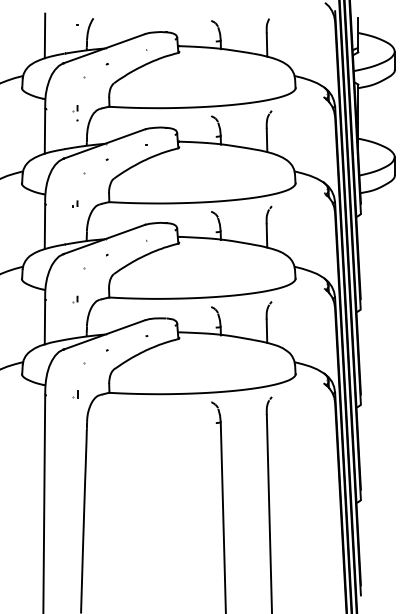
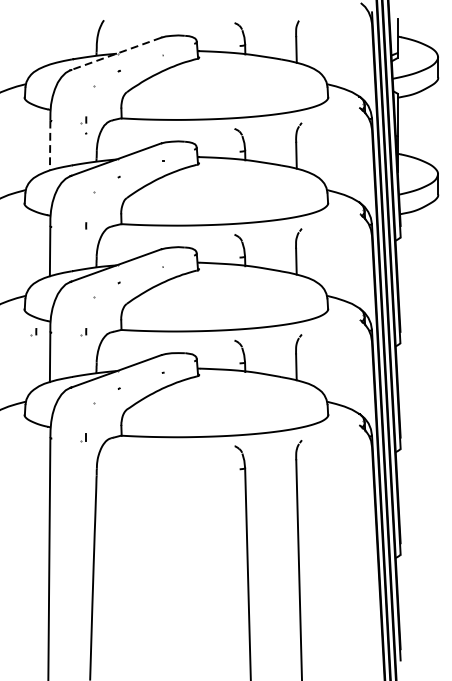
line: (44, 35) -> (49, 39), removed
line: (103, 48) -> (115, 53), solid -> dashed
line: (45, 131) -> (50, 145), solid -> dashed
part: (30, 299) -> (34, 332), added

